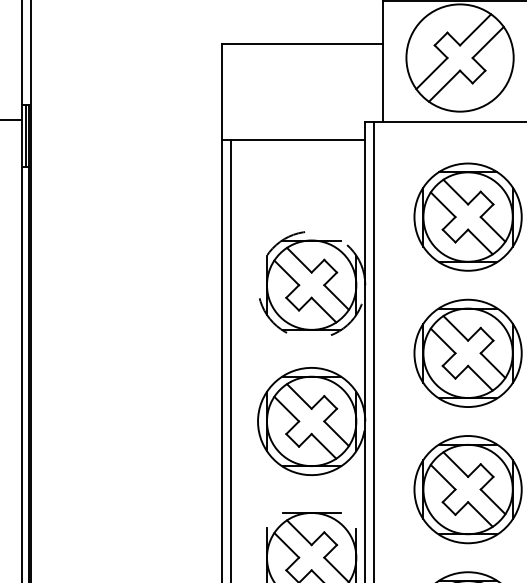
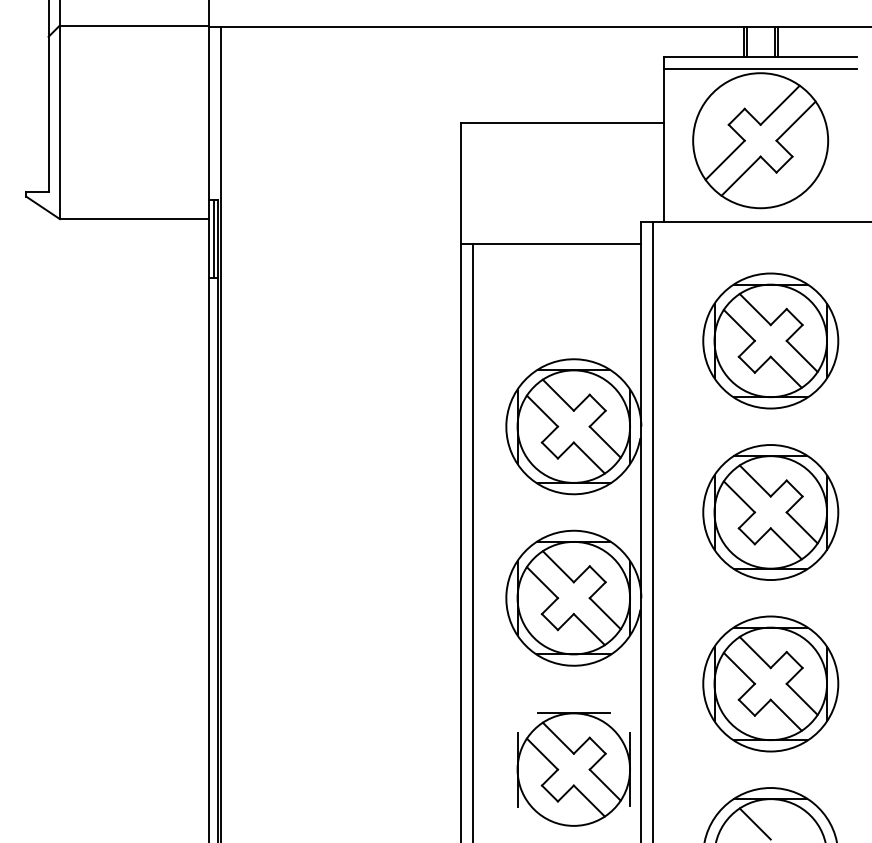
arc: (258, 281) -> (506, 421), dashed -> solid

